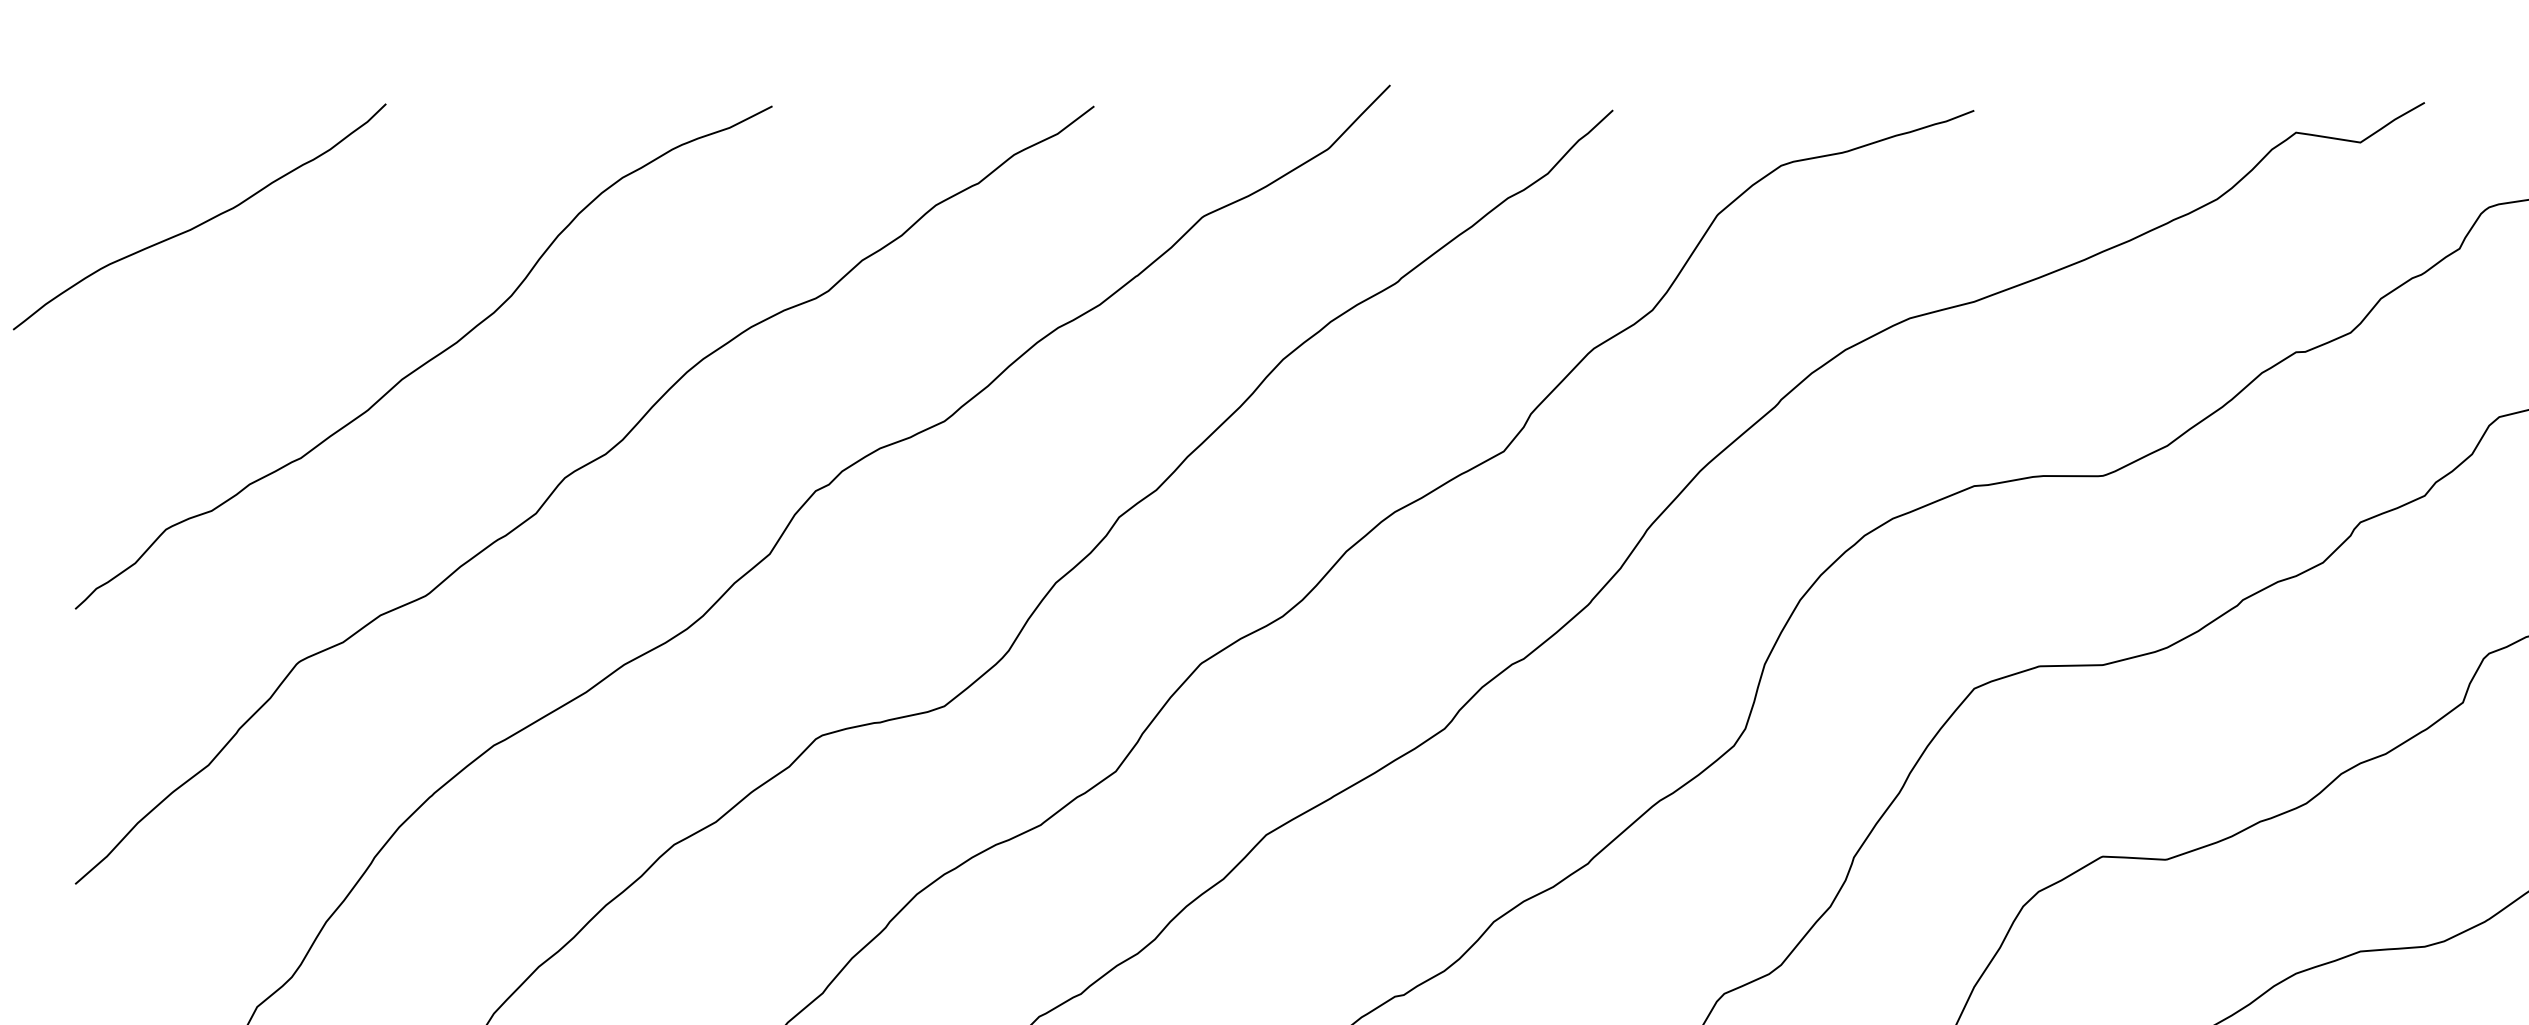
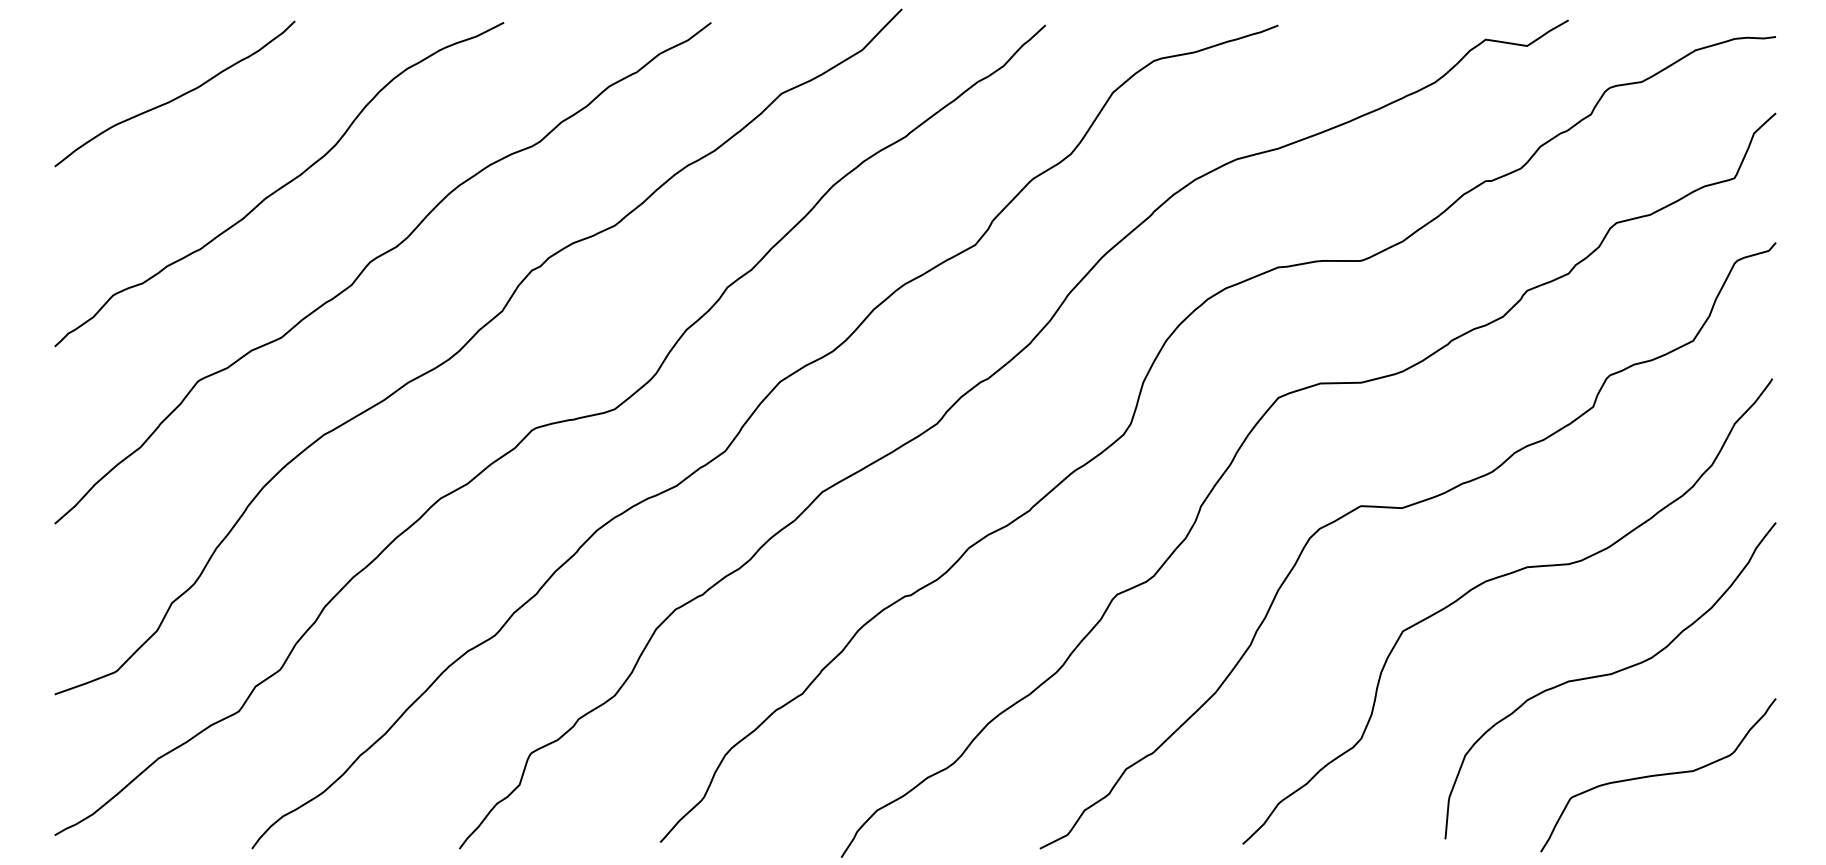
curve: (200, 222) -> (175, 97), moved

